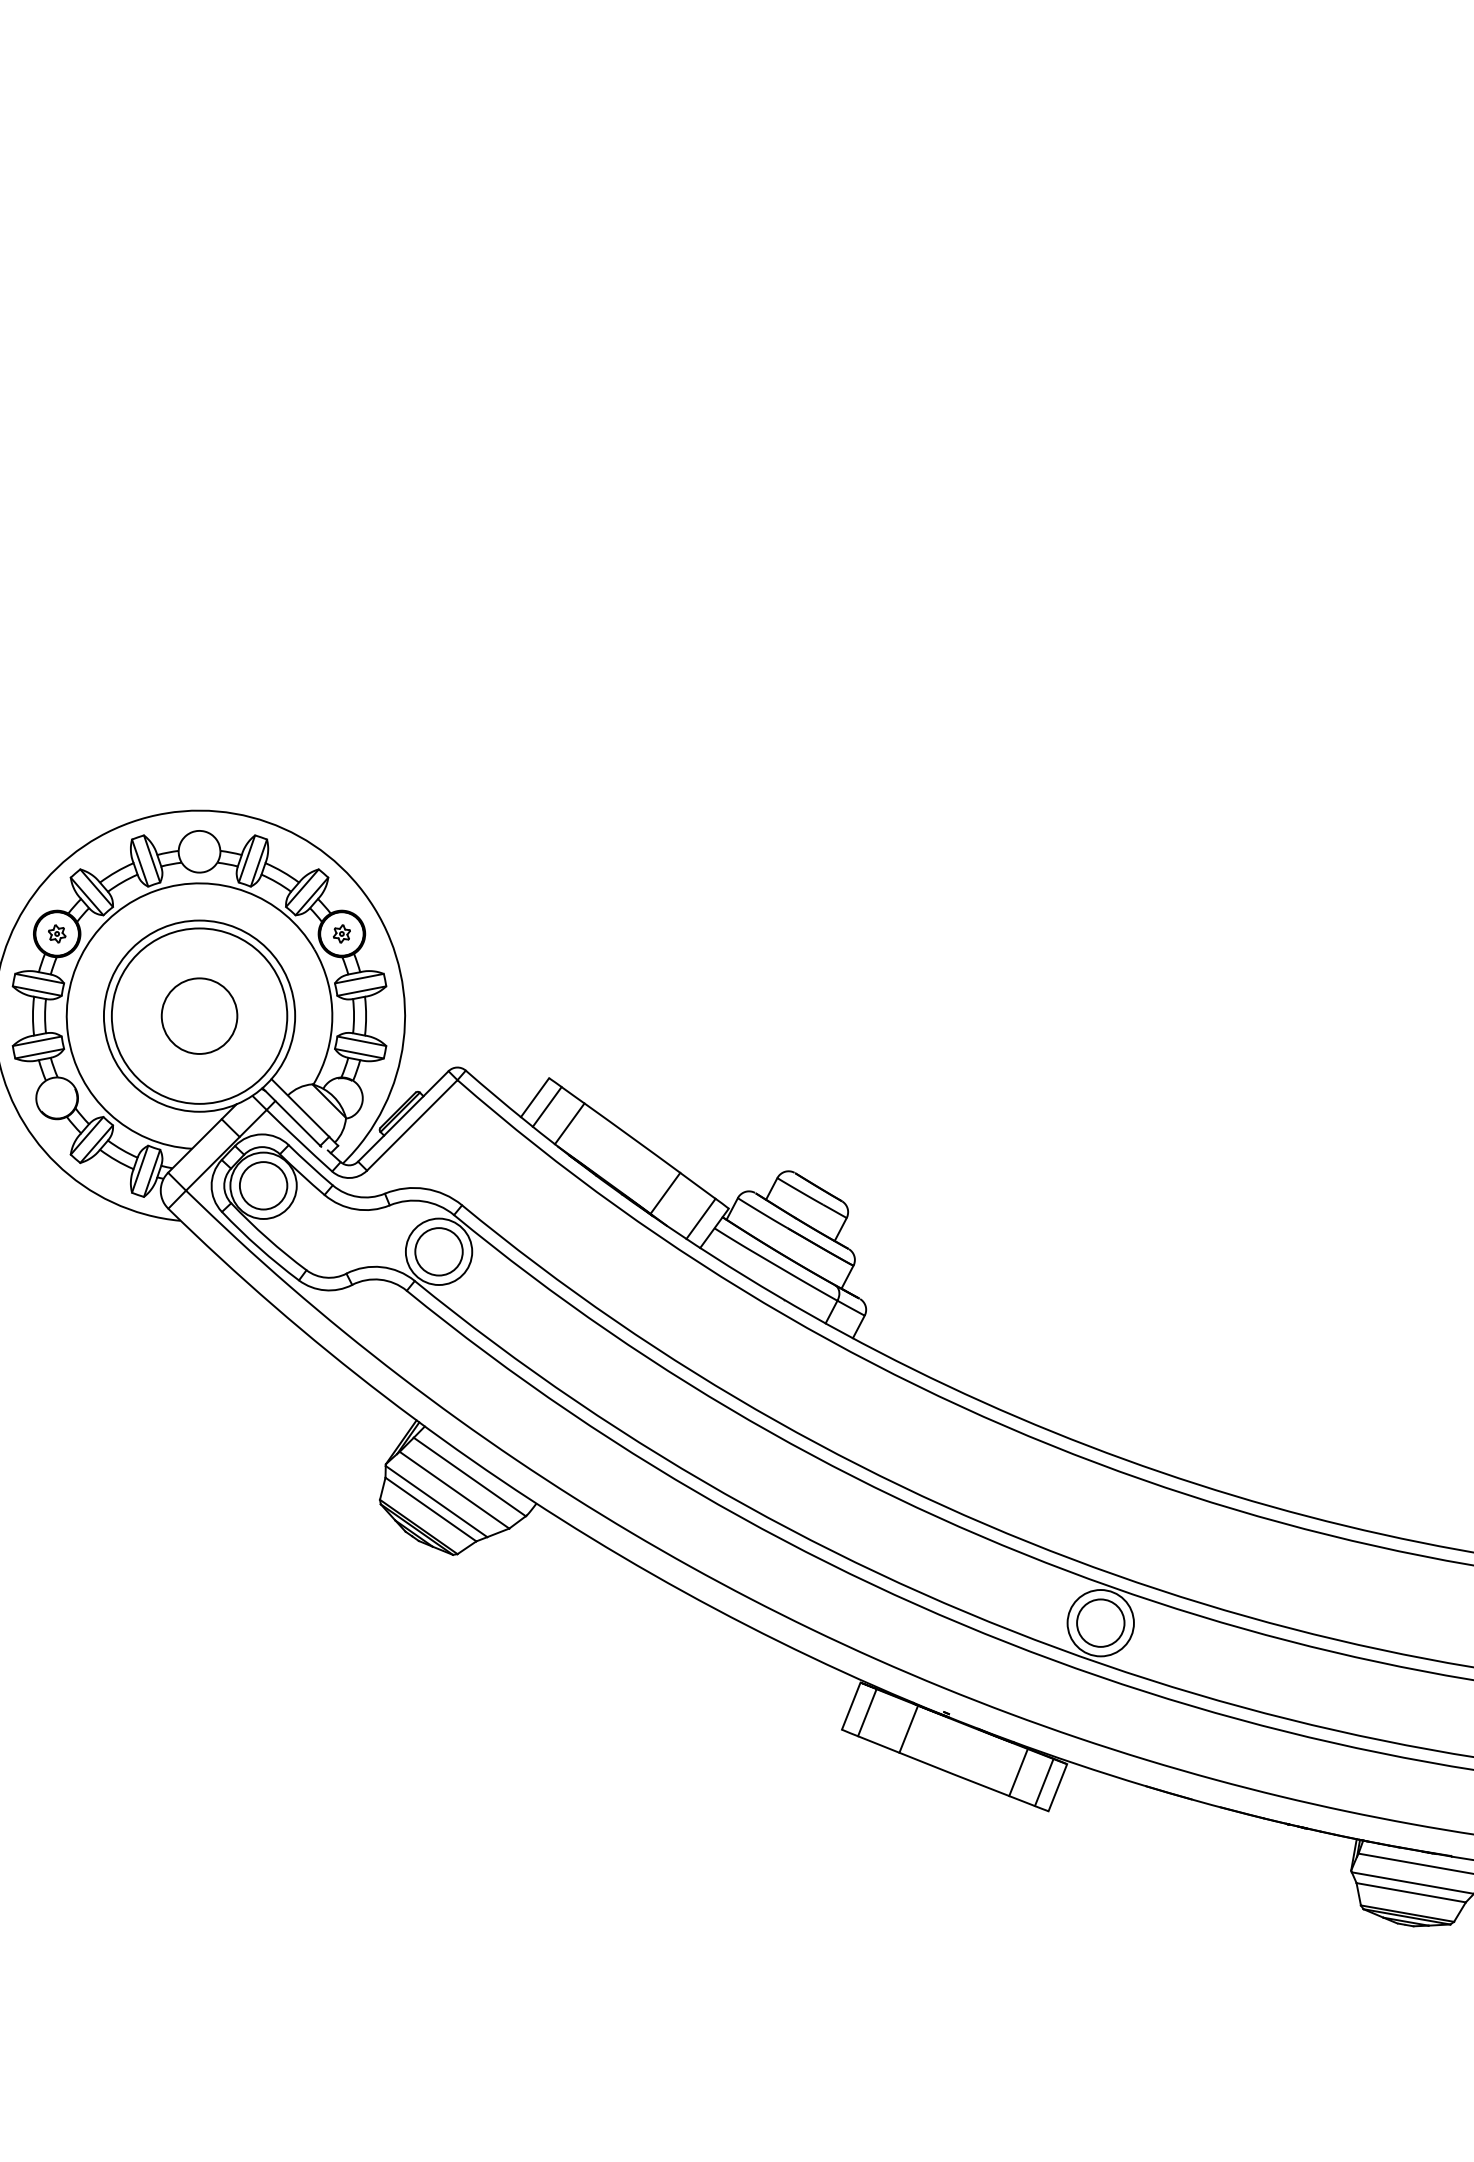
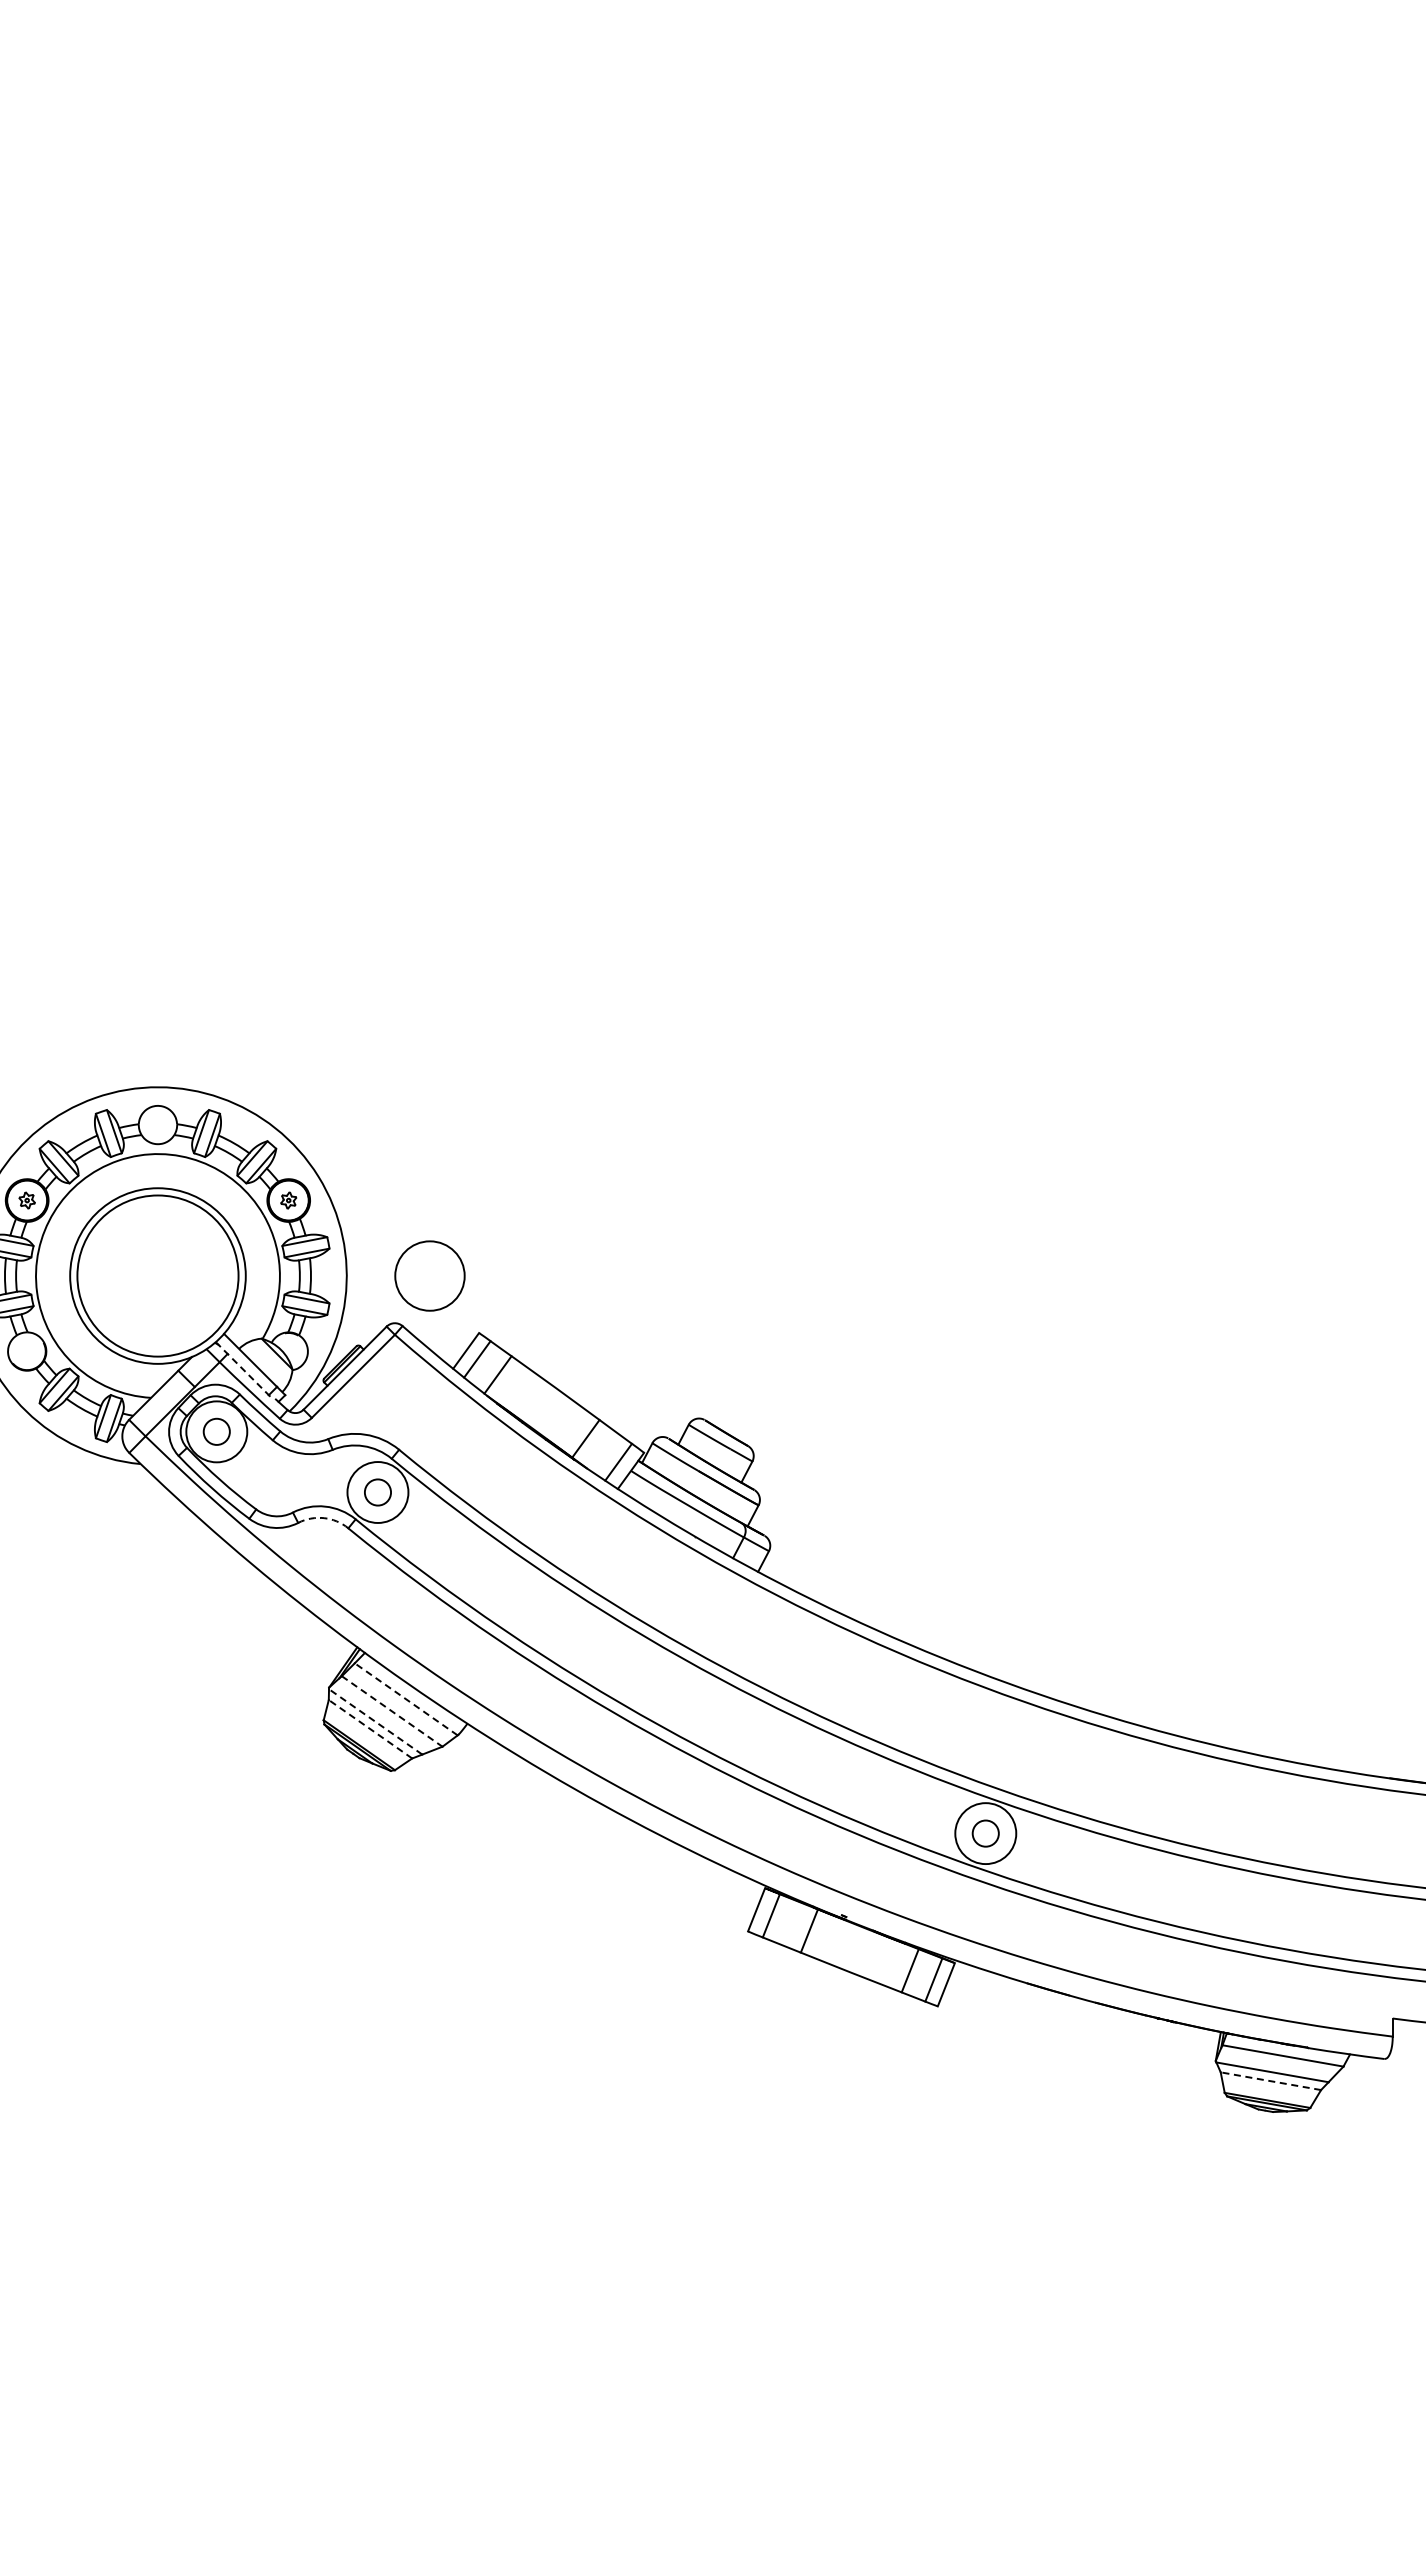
circle: (199, 1015) -> (429, 1275), moved
line: (291, 1117) -> (242, 1369), solid -> dashed
circle: (263, 1185) -> (216, 1431), size x0.6
circle: (438, 1251) -> (377, 1492), size x0.6
arc: (380, 1280) -> (324, 1518), solid -> dashed
line: (470, 1477) -> (406, 1699), solid -> dashed
line: (454, 1490) -> (392, 1711), solid -> dashed
line: (436, 1501) -> (375, 1721), solid -> dashed
line: (430, 1509) -> (370, 1729), solid -> dashed
circle: (1100, 1623) -> (985, 1833), size x0.6
line: (1410, 1893) -> (1270, 2081), solid -> dashed

